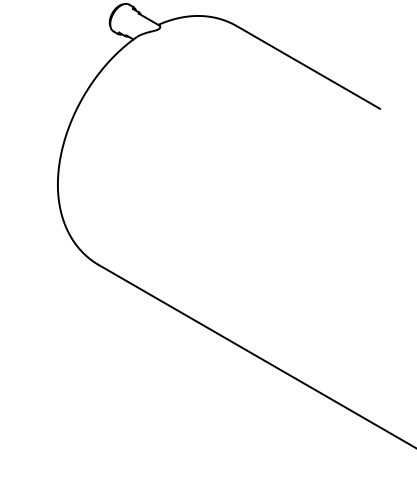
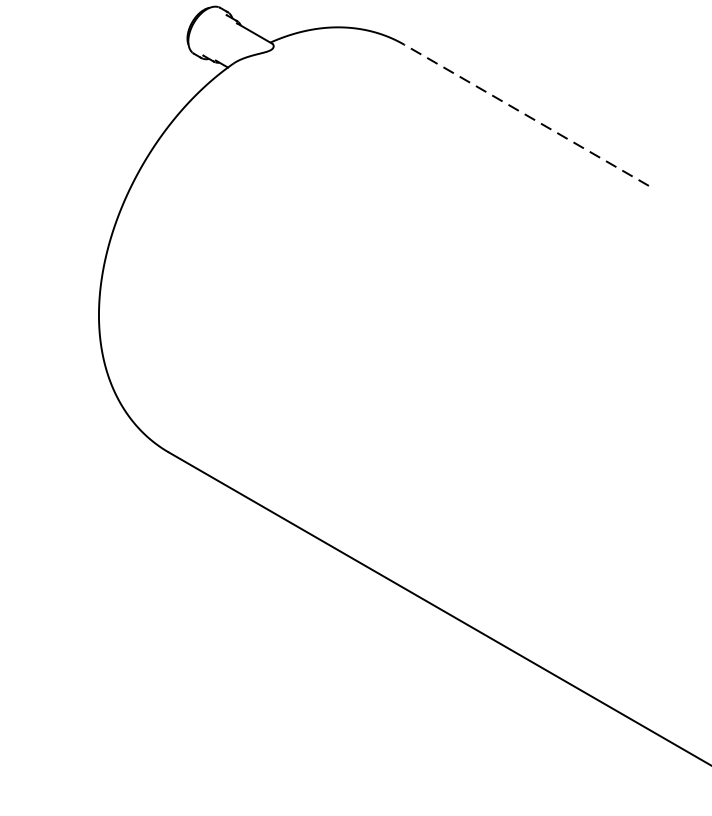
line: (308, 67) -> (526, 115), solid -> dashed

